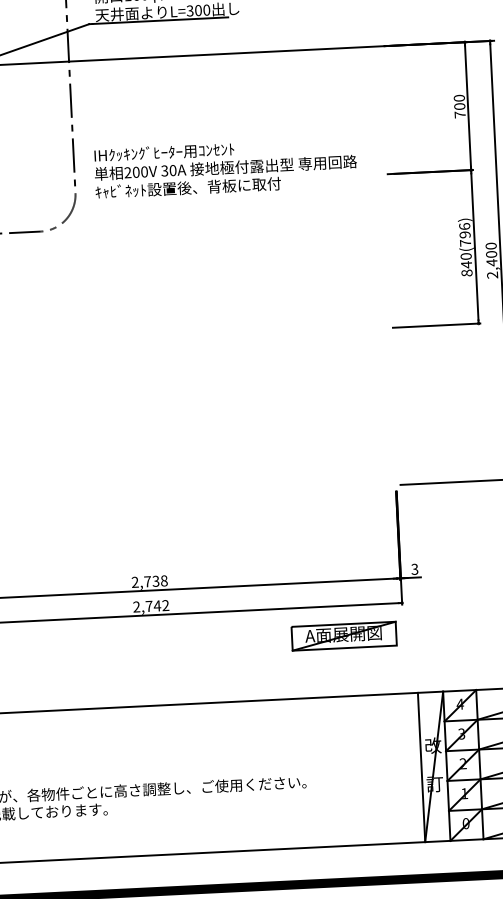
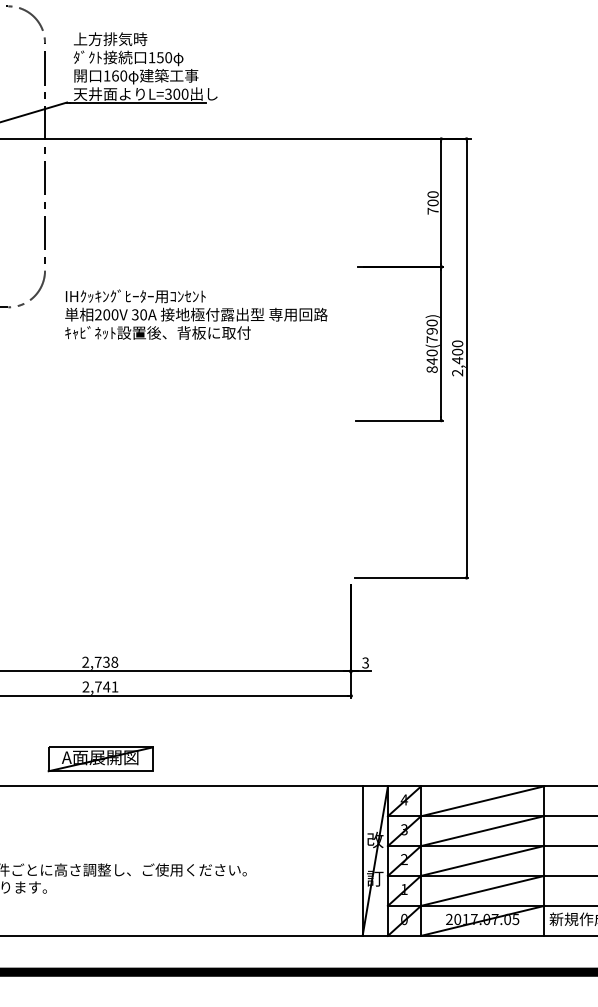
text: (225, 167) -> (196, 314), moved
text: (464, 226) -> (431, 322), 840(796) -> 840(790)
text: (165, 605) -> (114, 686), 2,742 -> 2,741
part: (343, 636) -> (100, 759), moved

